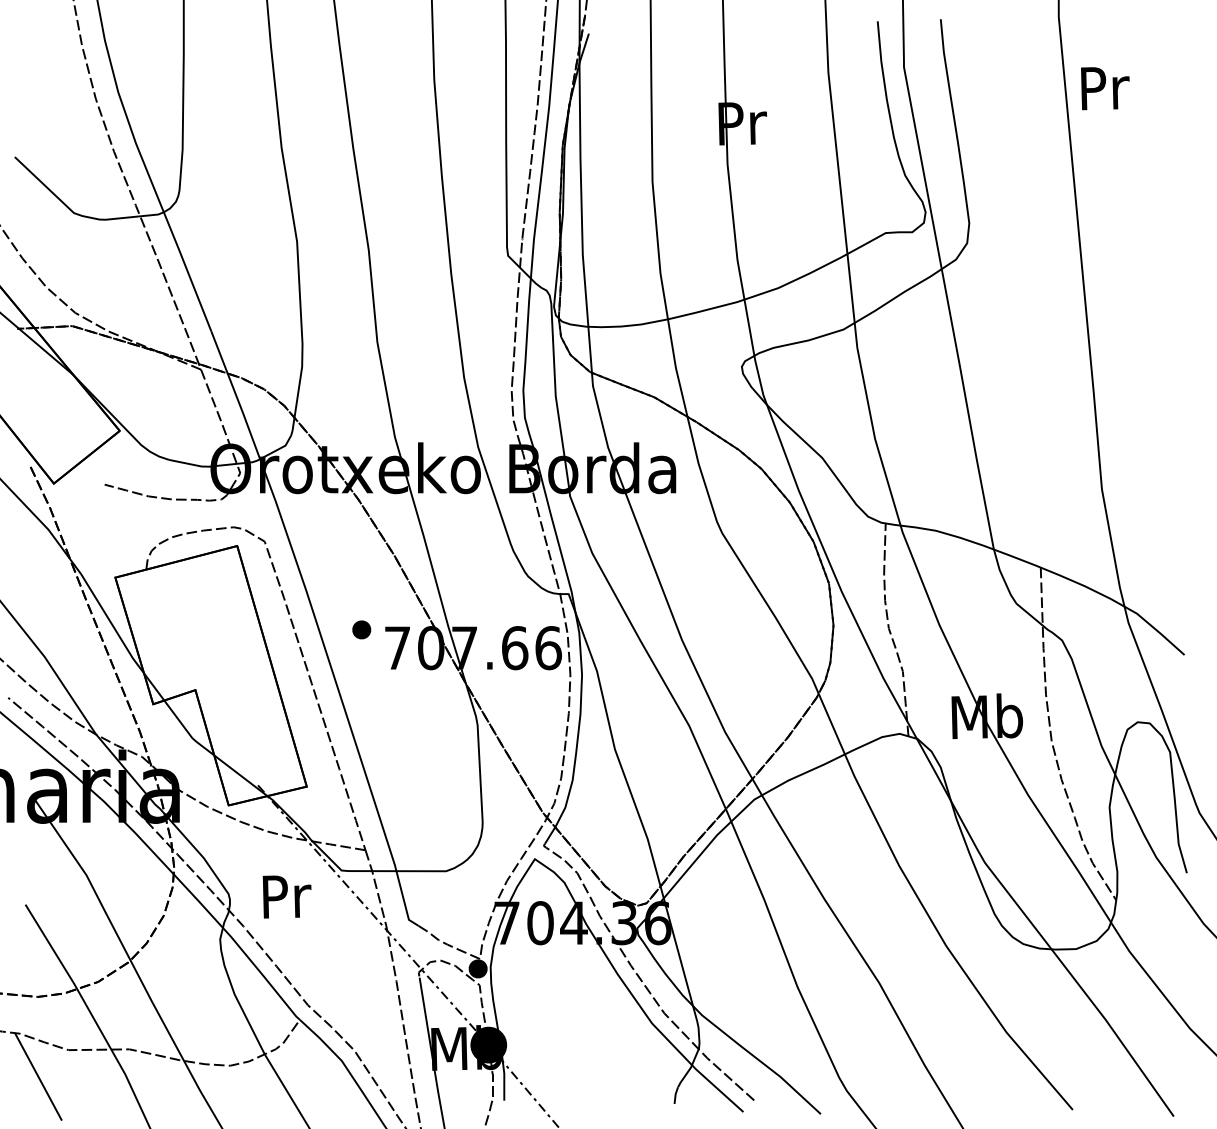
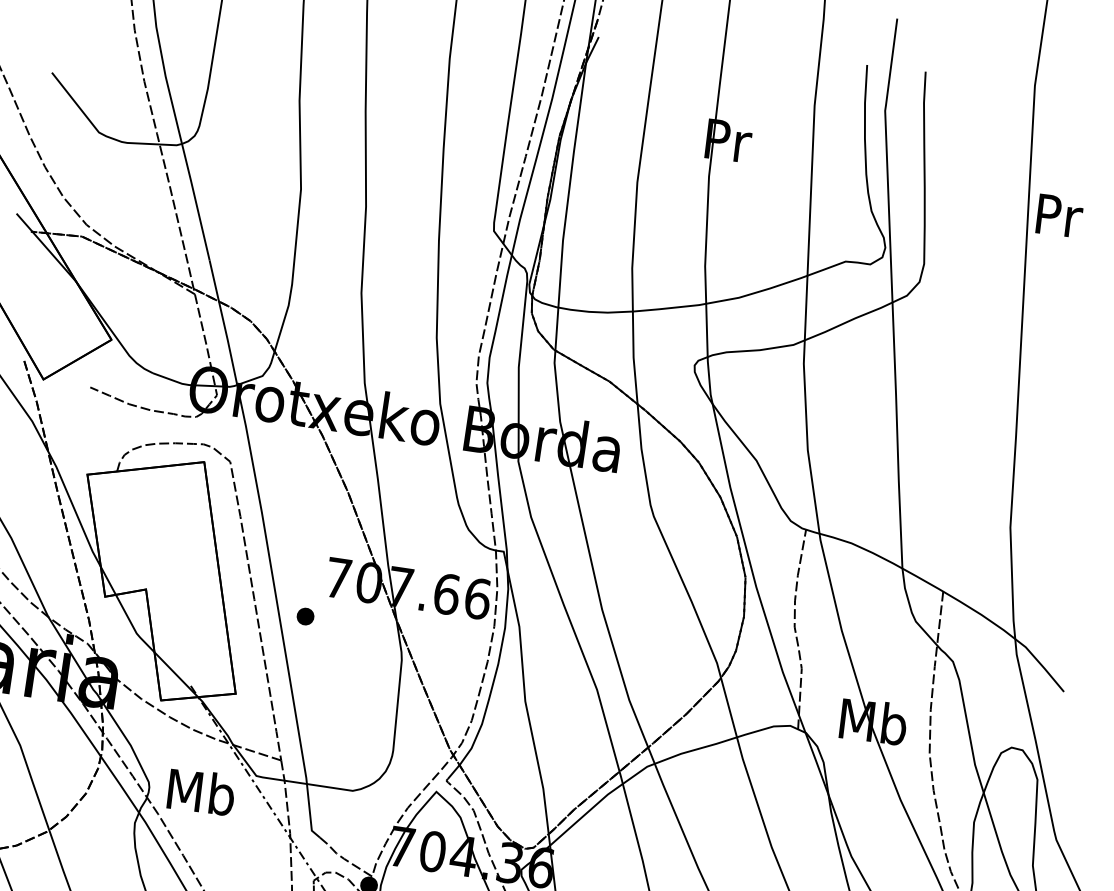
text: (1105, 88) -> (1059, 216), moved
part: (361, 629) -> (305, 616), moved
text: (285, 895) -> (201, 791), Pr -> Mb

